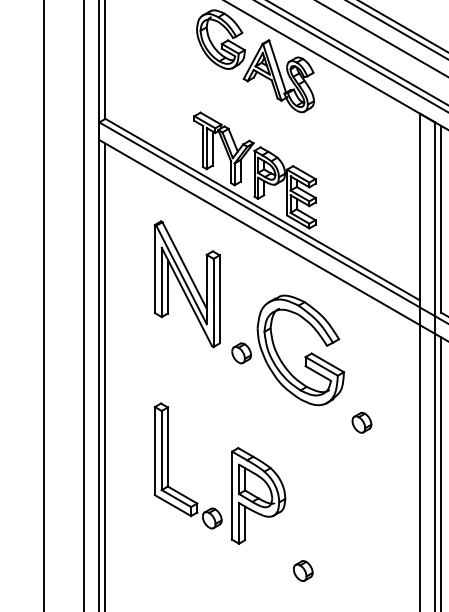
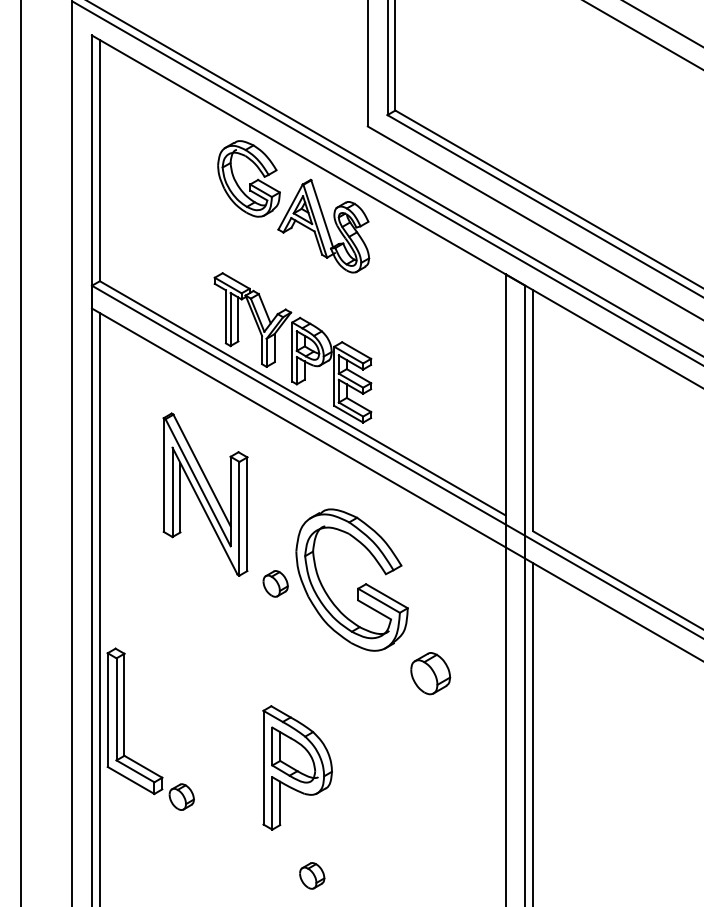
part: (362, 422) -> (431, 673), size x1.6
part: (167, 465) -> (124, 728), moved
part: (303, 570) -> (312, 875), moved

